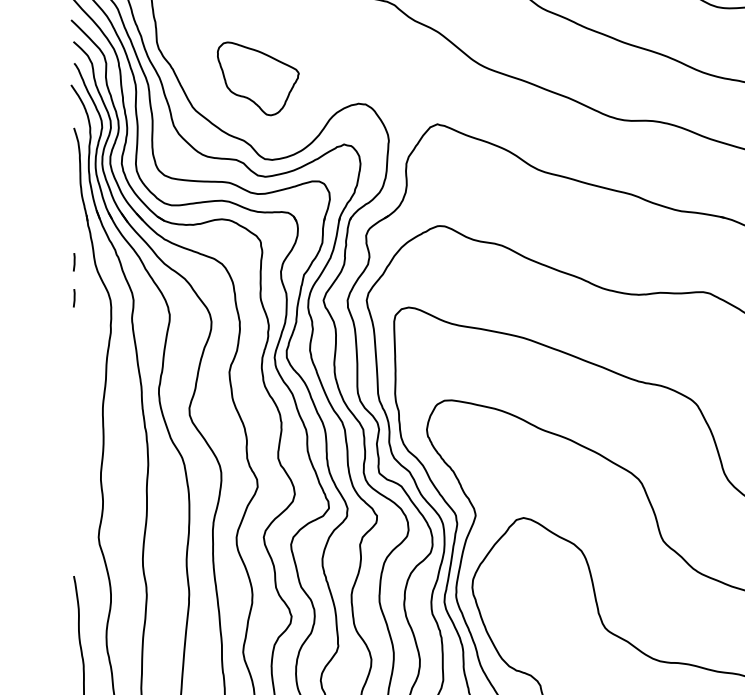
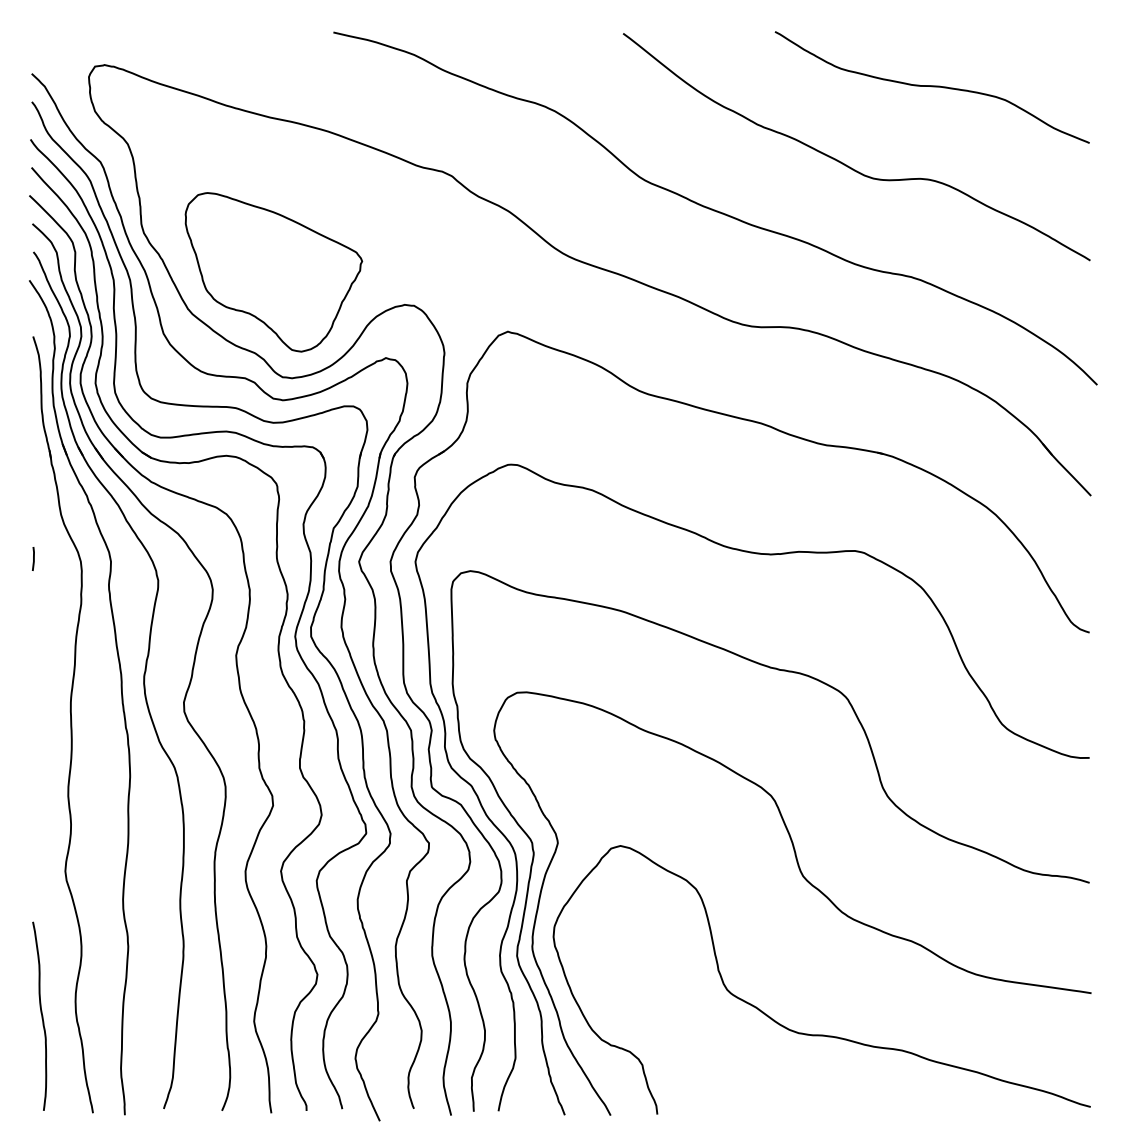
part: (258, 78) -> (273, 272), size x1.67
line: (74, 261) -> (33, 511), removed

